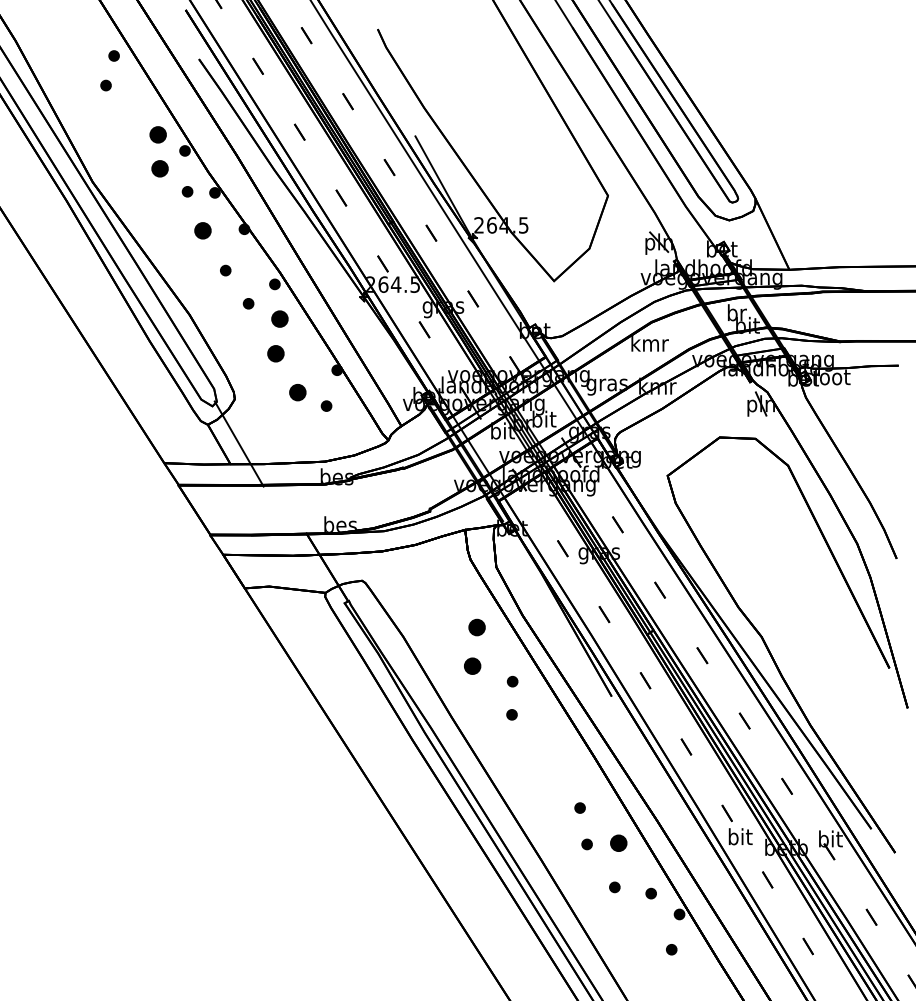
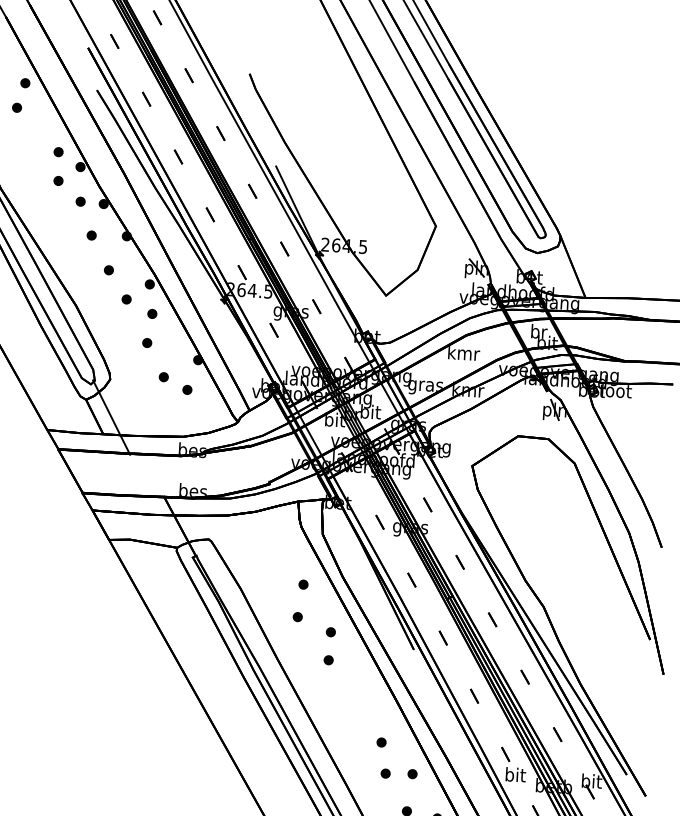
part: (157, 134) -> (58, 151), size x0.62
part: (159, 168) -> (58, 180), size x0.62
part: (202, 230) -> (91, 235), size x0.62
part: (279, 318) -> (152, 313), size x0.62
part: (275, 353) -> (146, 342), size x0.62
part: (297, 392) -> (163, 376), size x0.62
part: (476, 627) -> (303, 584), size x0.62
part: (472, 665) -> (297, 616), size x0.62
part: (618, 842) -> (412, 773), size x0.62

